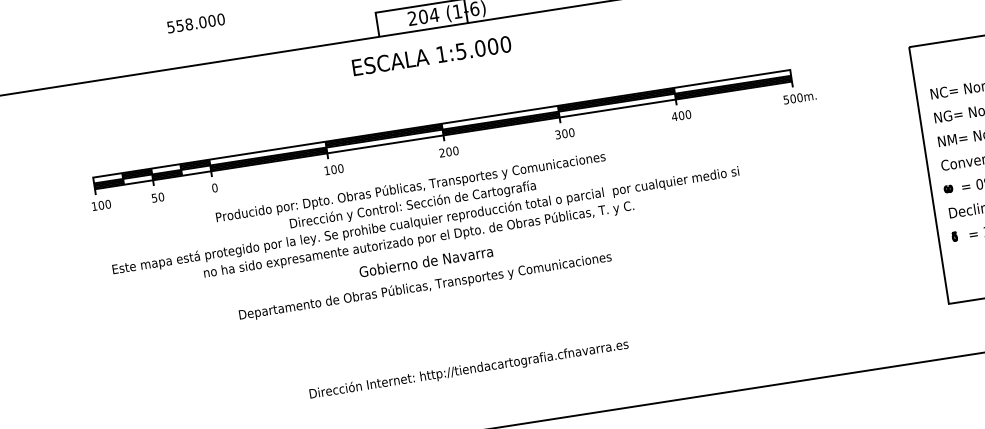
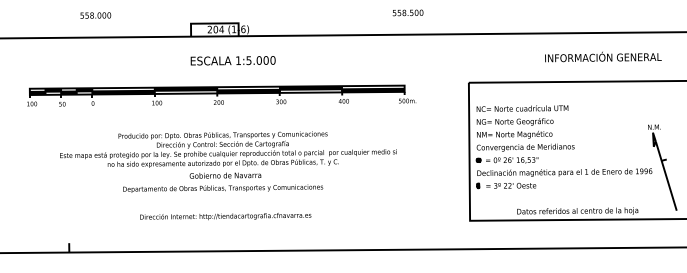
text: (430, 55) -> (232, 60), moved
text: (427, 234) -> (228, 161), moved
text: (468, 369) -> (225, 216), moved

